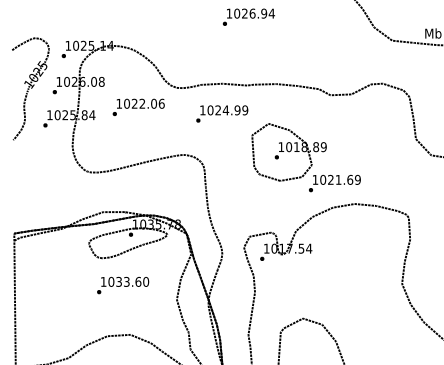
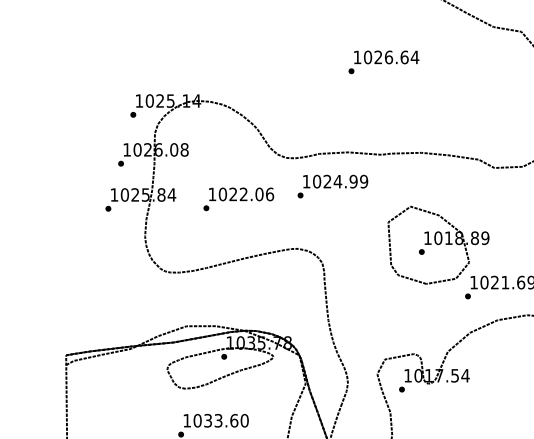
text: (264, 13) -> (405, 57), 1026.94 -> 1026.64
part: (30, 88) -> (88, 158), removed
text: (138, 106) -> (238, 198), moved
text: (222, 113) -> (333, 185), moved

